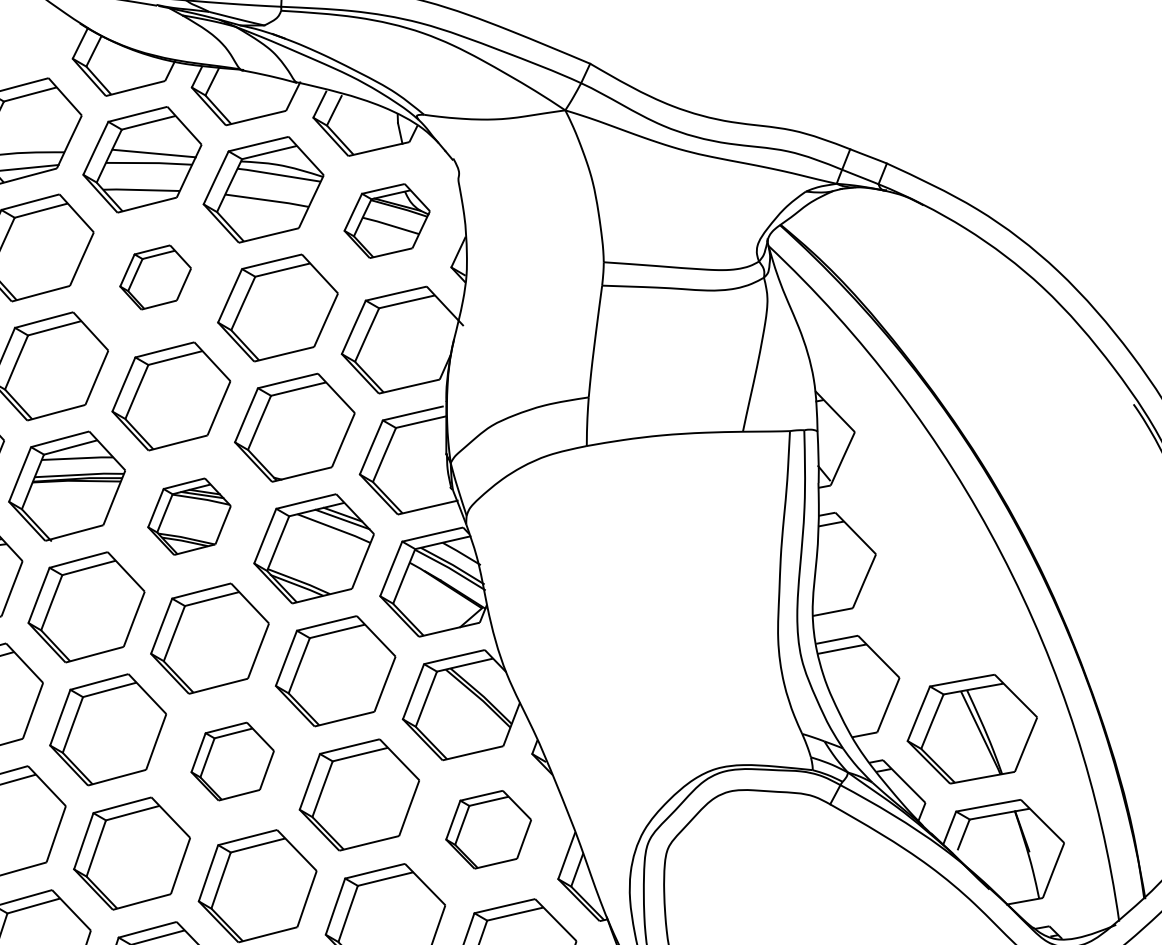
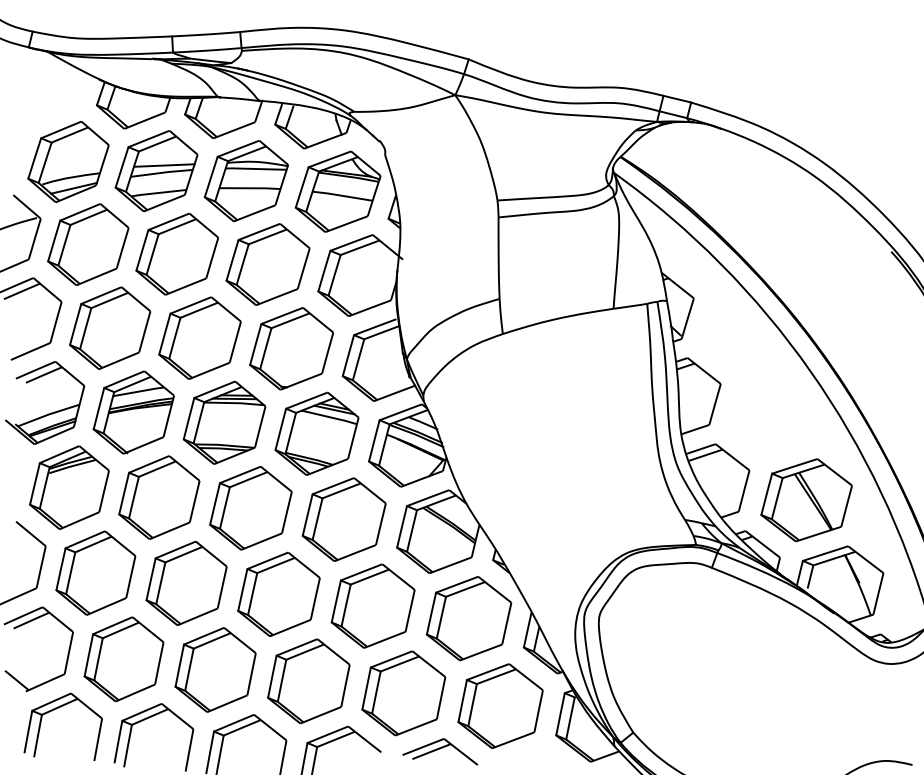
part: (386, 220) -> (337, 191), size x1.43
part: (155, 277) -> (177, 254), size x1.67
part: (189, 516) -> (224, 422), size x1.43
part: (232, 760) -> (278, 593), size x1.43
part: (489, 829) -> (469, 618), size x1.43

